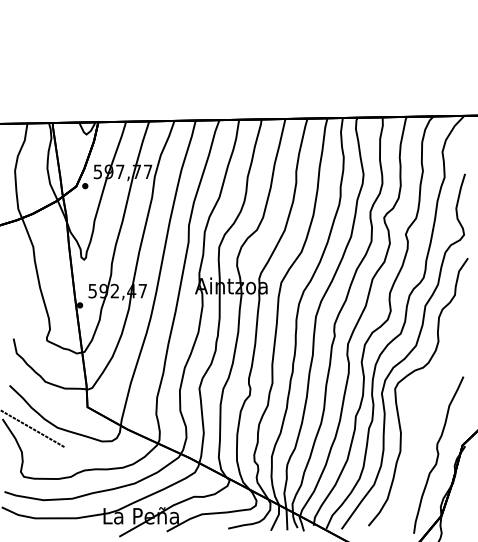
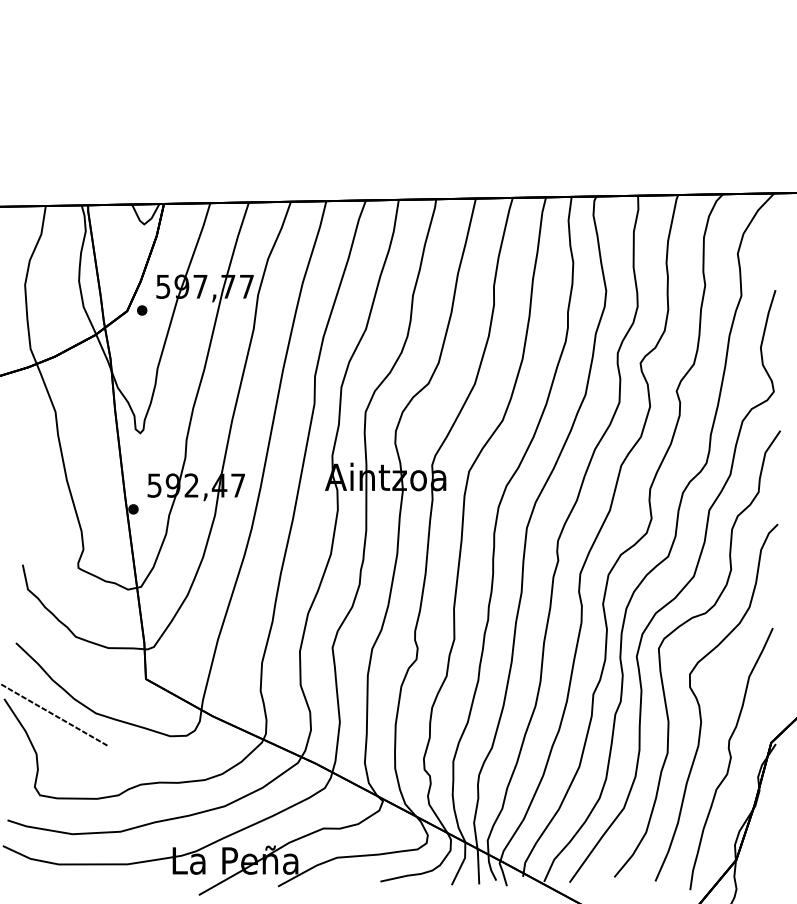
curve: (420, 423) -> (701, 706), added

